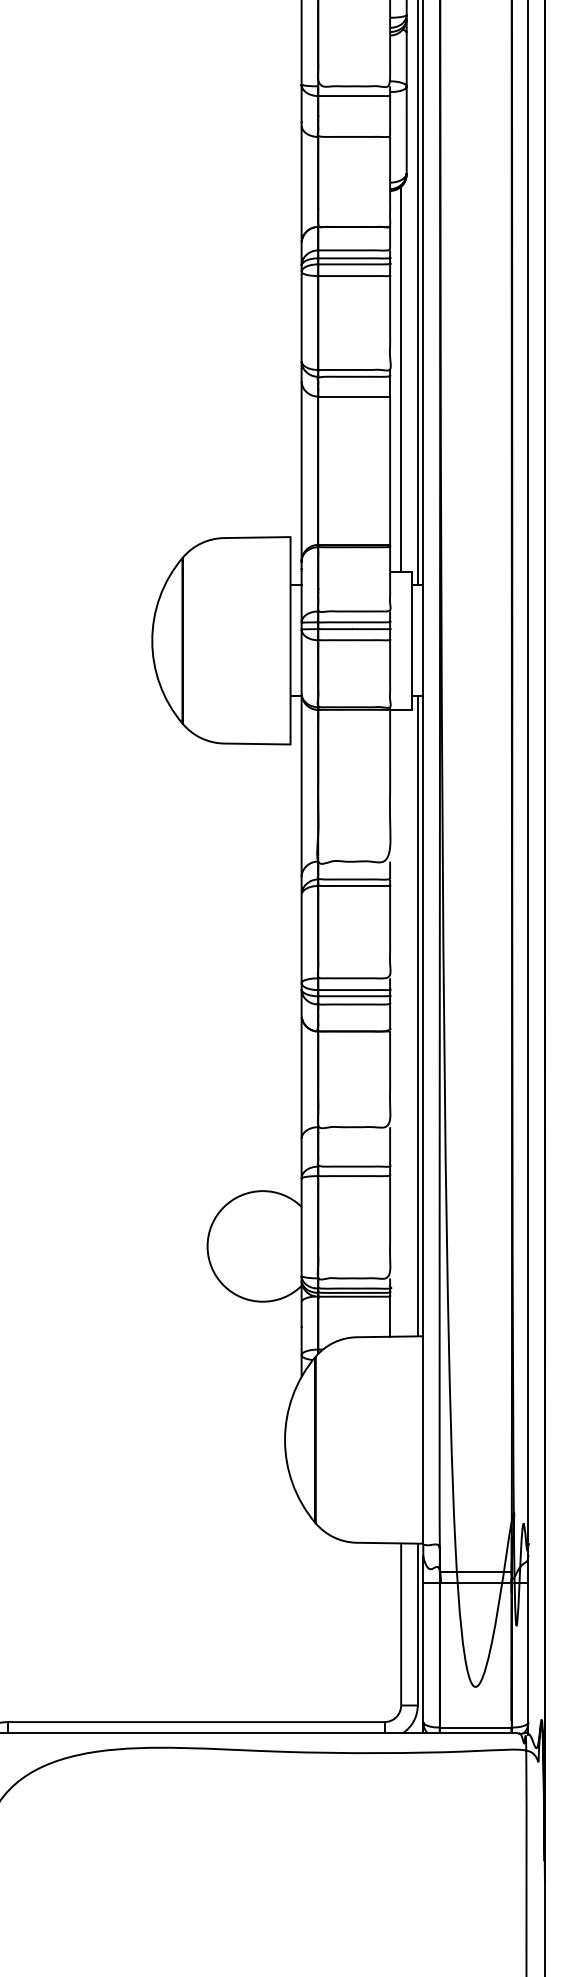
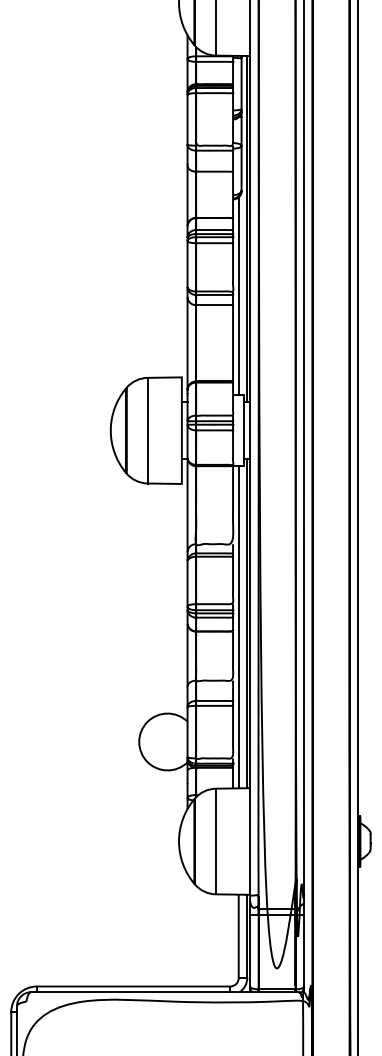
line: (223, 640) -> (147, 430), added
line: (400, 1023) -> (238, 627), added
line: (355, 1439) -> (215, 841), added

